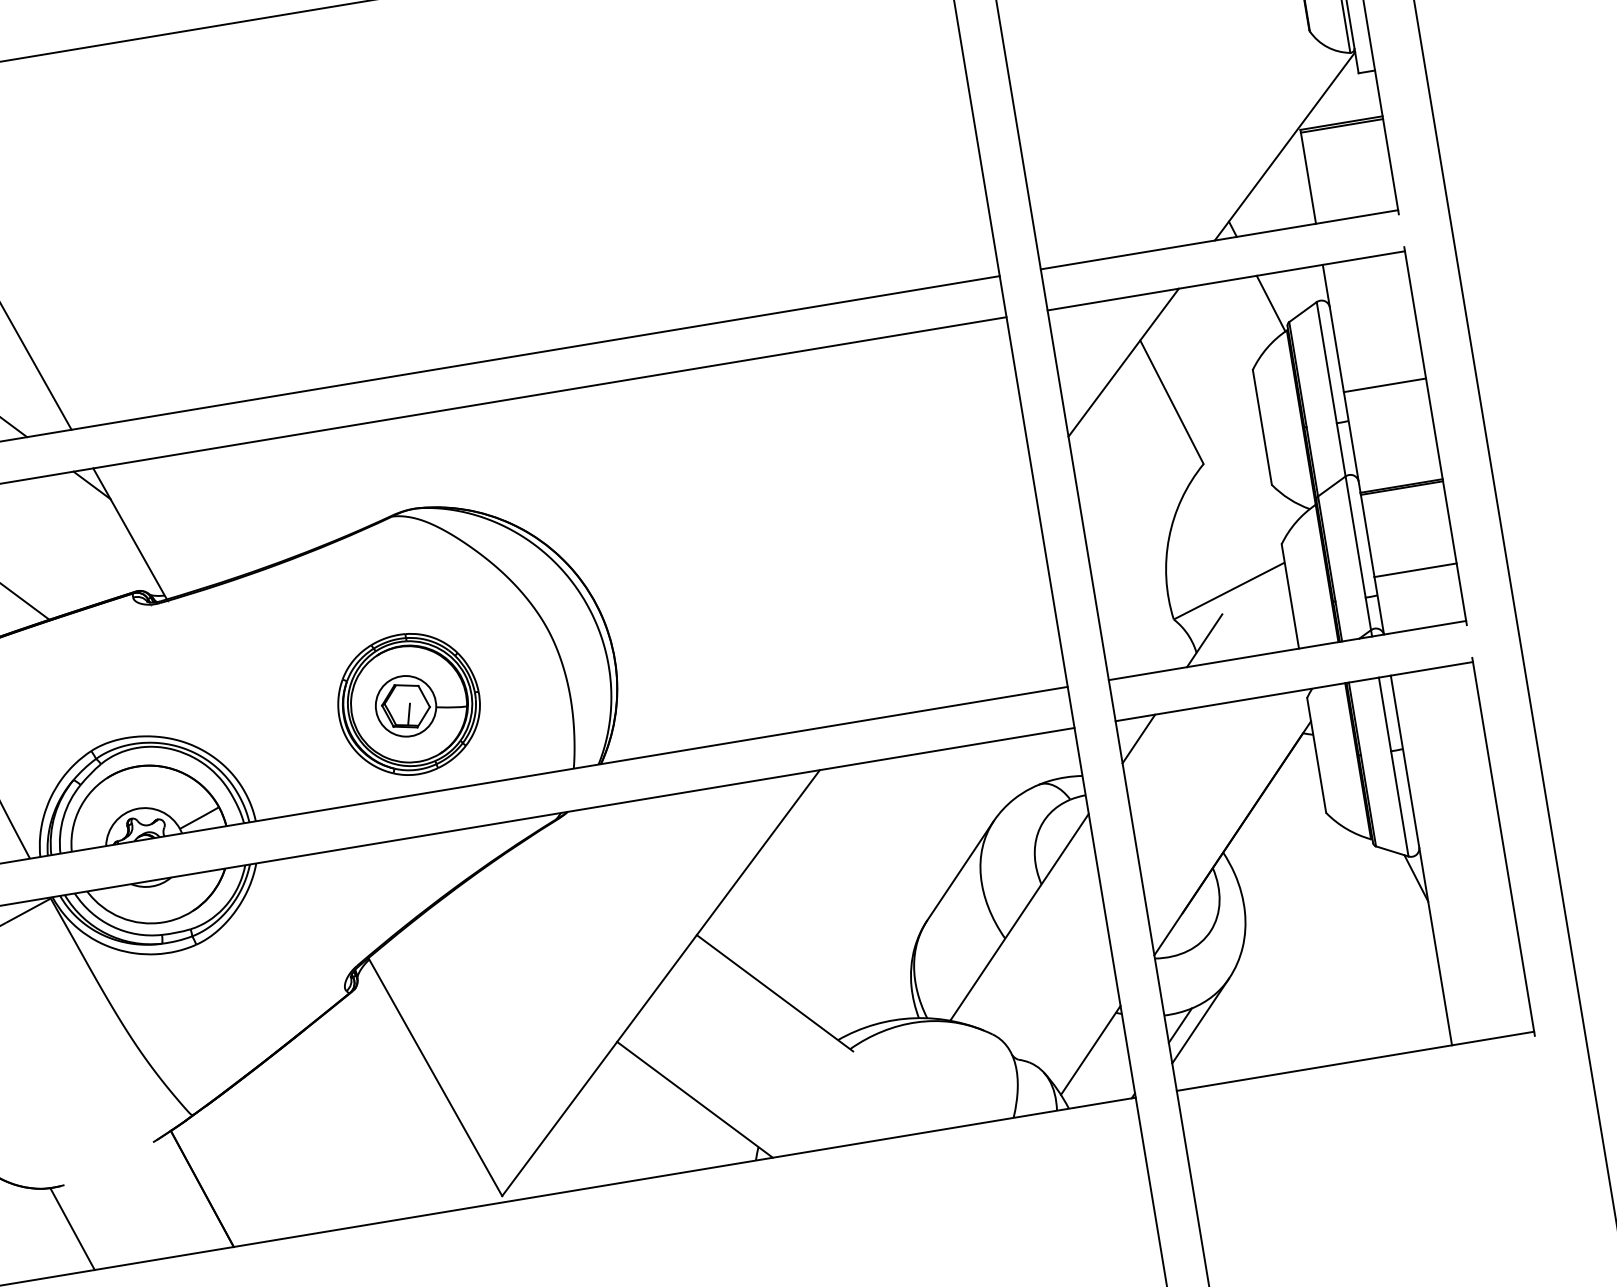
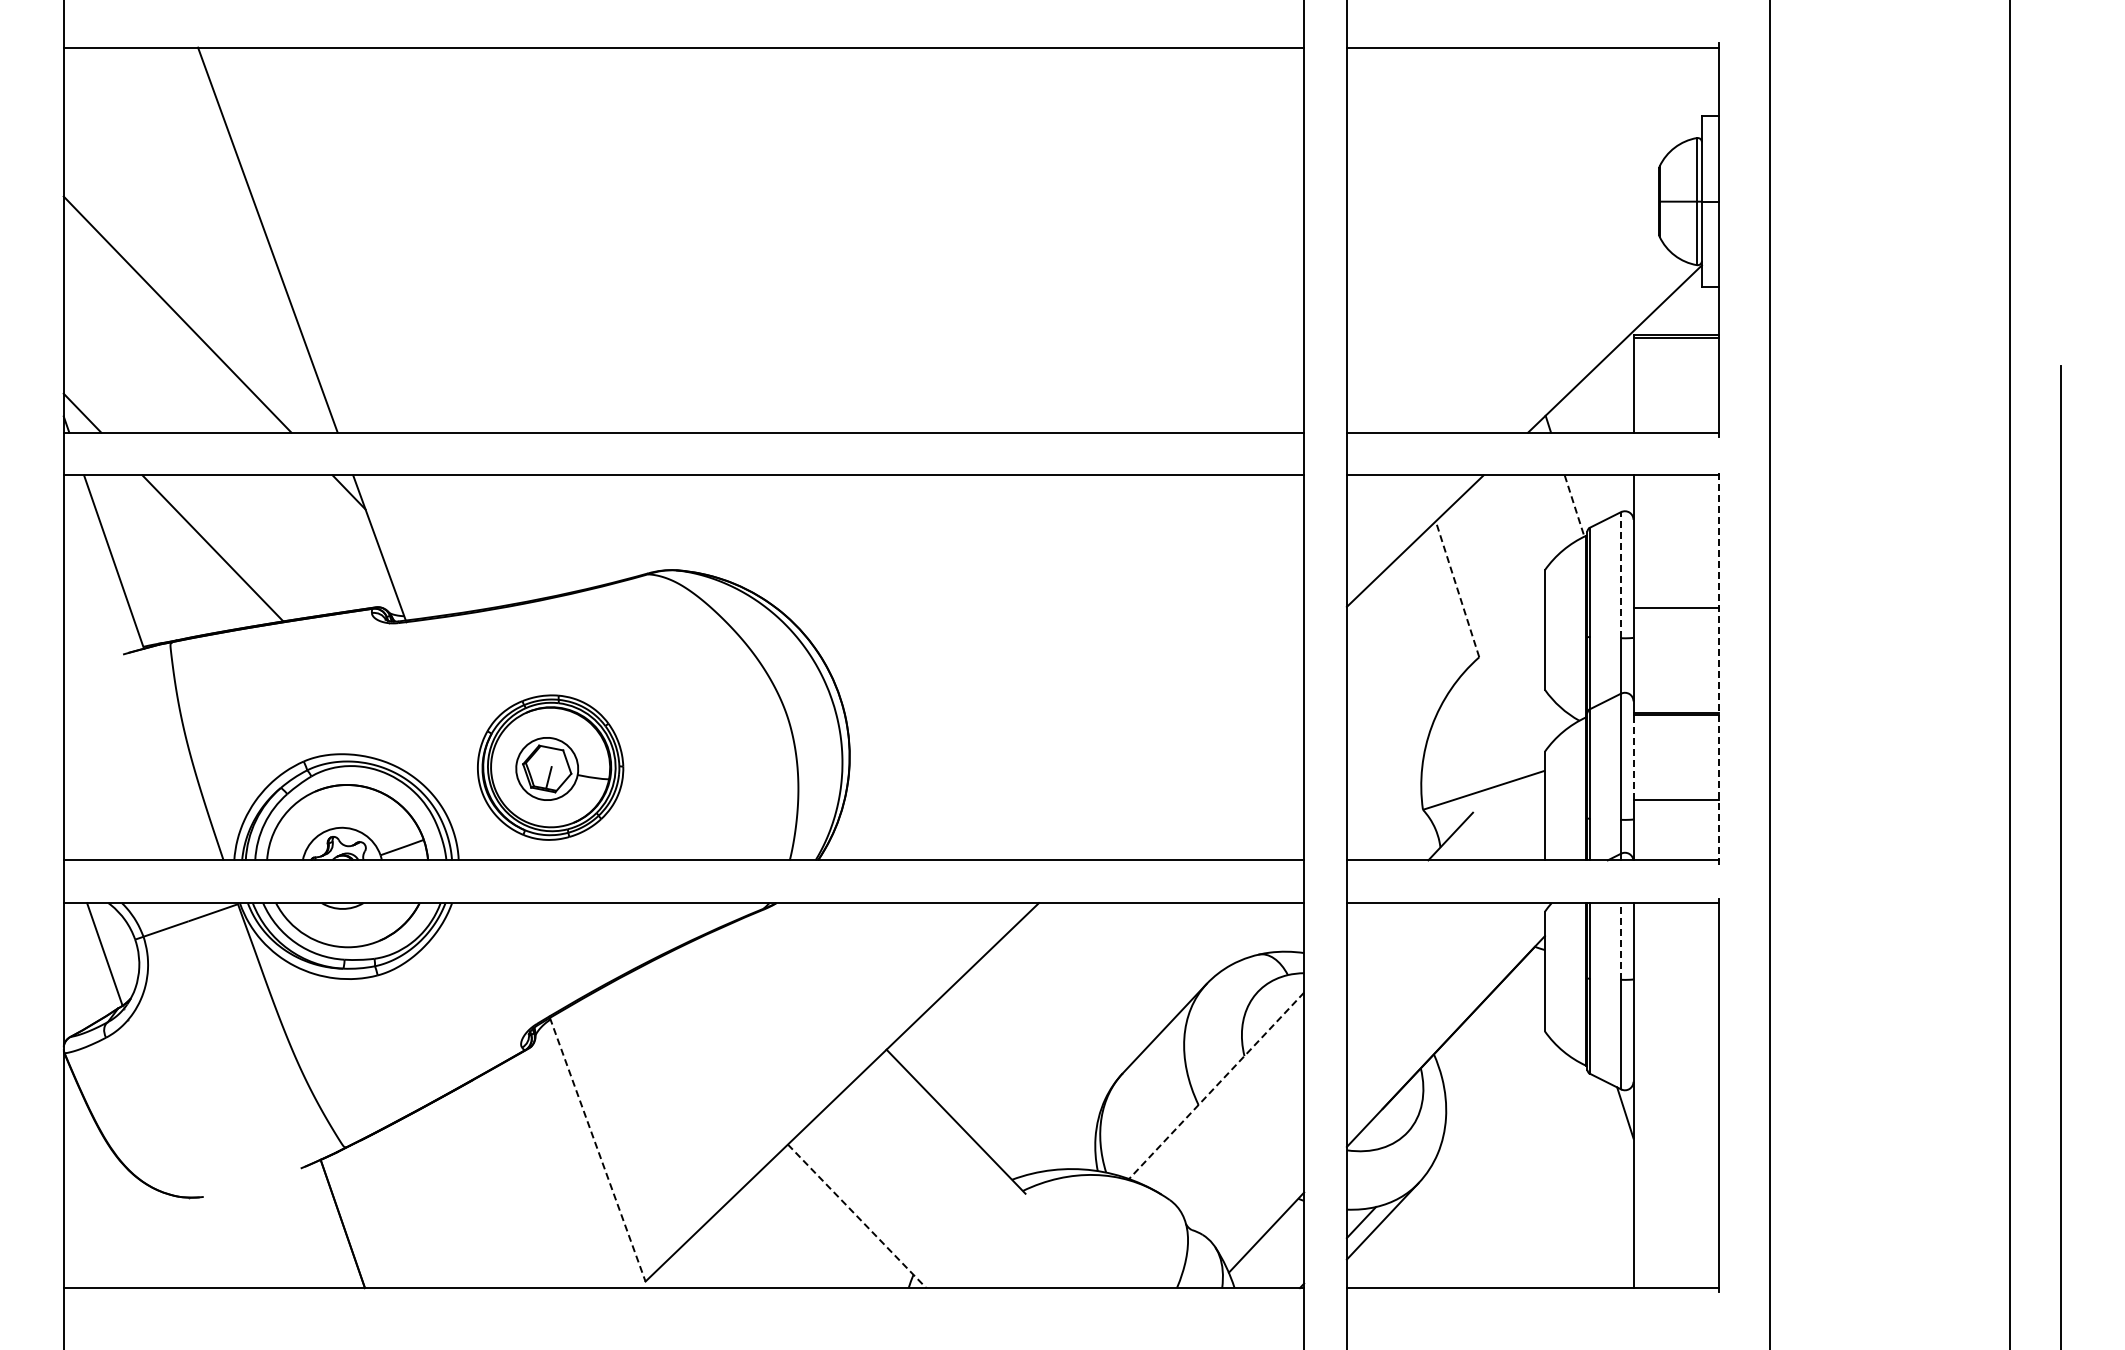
line: (1271, 304) -> (1574, 506), solid -> dashed
line: (1327, 361) -> (1621, 574), solid -> dashed
line: (1171, 401) -> (1457, 588), solid -> dashed
line: (1435, 435) -> (1719, 667), solid -> dashed
line: (1367, 535) -> (1633, 757), solid -> dashed
part: (408, 704) -> (550, 767), moved
line: (1385, 713) -> (1621, 940), solid -> dashed
line: (1138, 739) -> (1367, 925), removed
line: (1019, 917) -> (1216, 1085), solid -> dashed
line: (435, 1077) -> (597, 1150), solid -> dashed
line: (695, 1099) -> (857, 1216), solid -> dashed
line: (72, 1228) -> (204, 1242), removed

